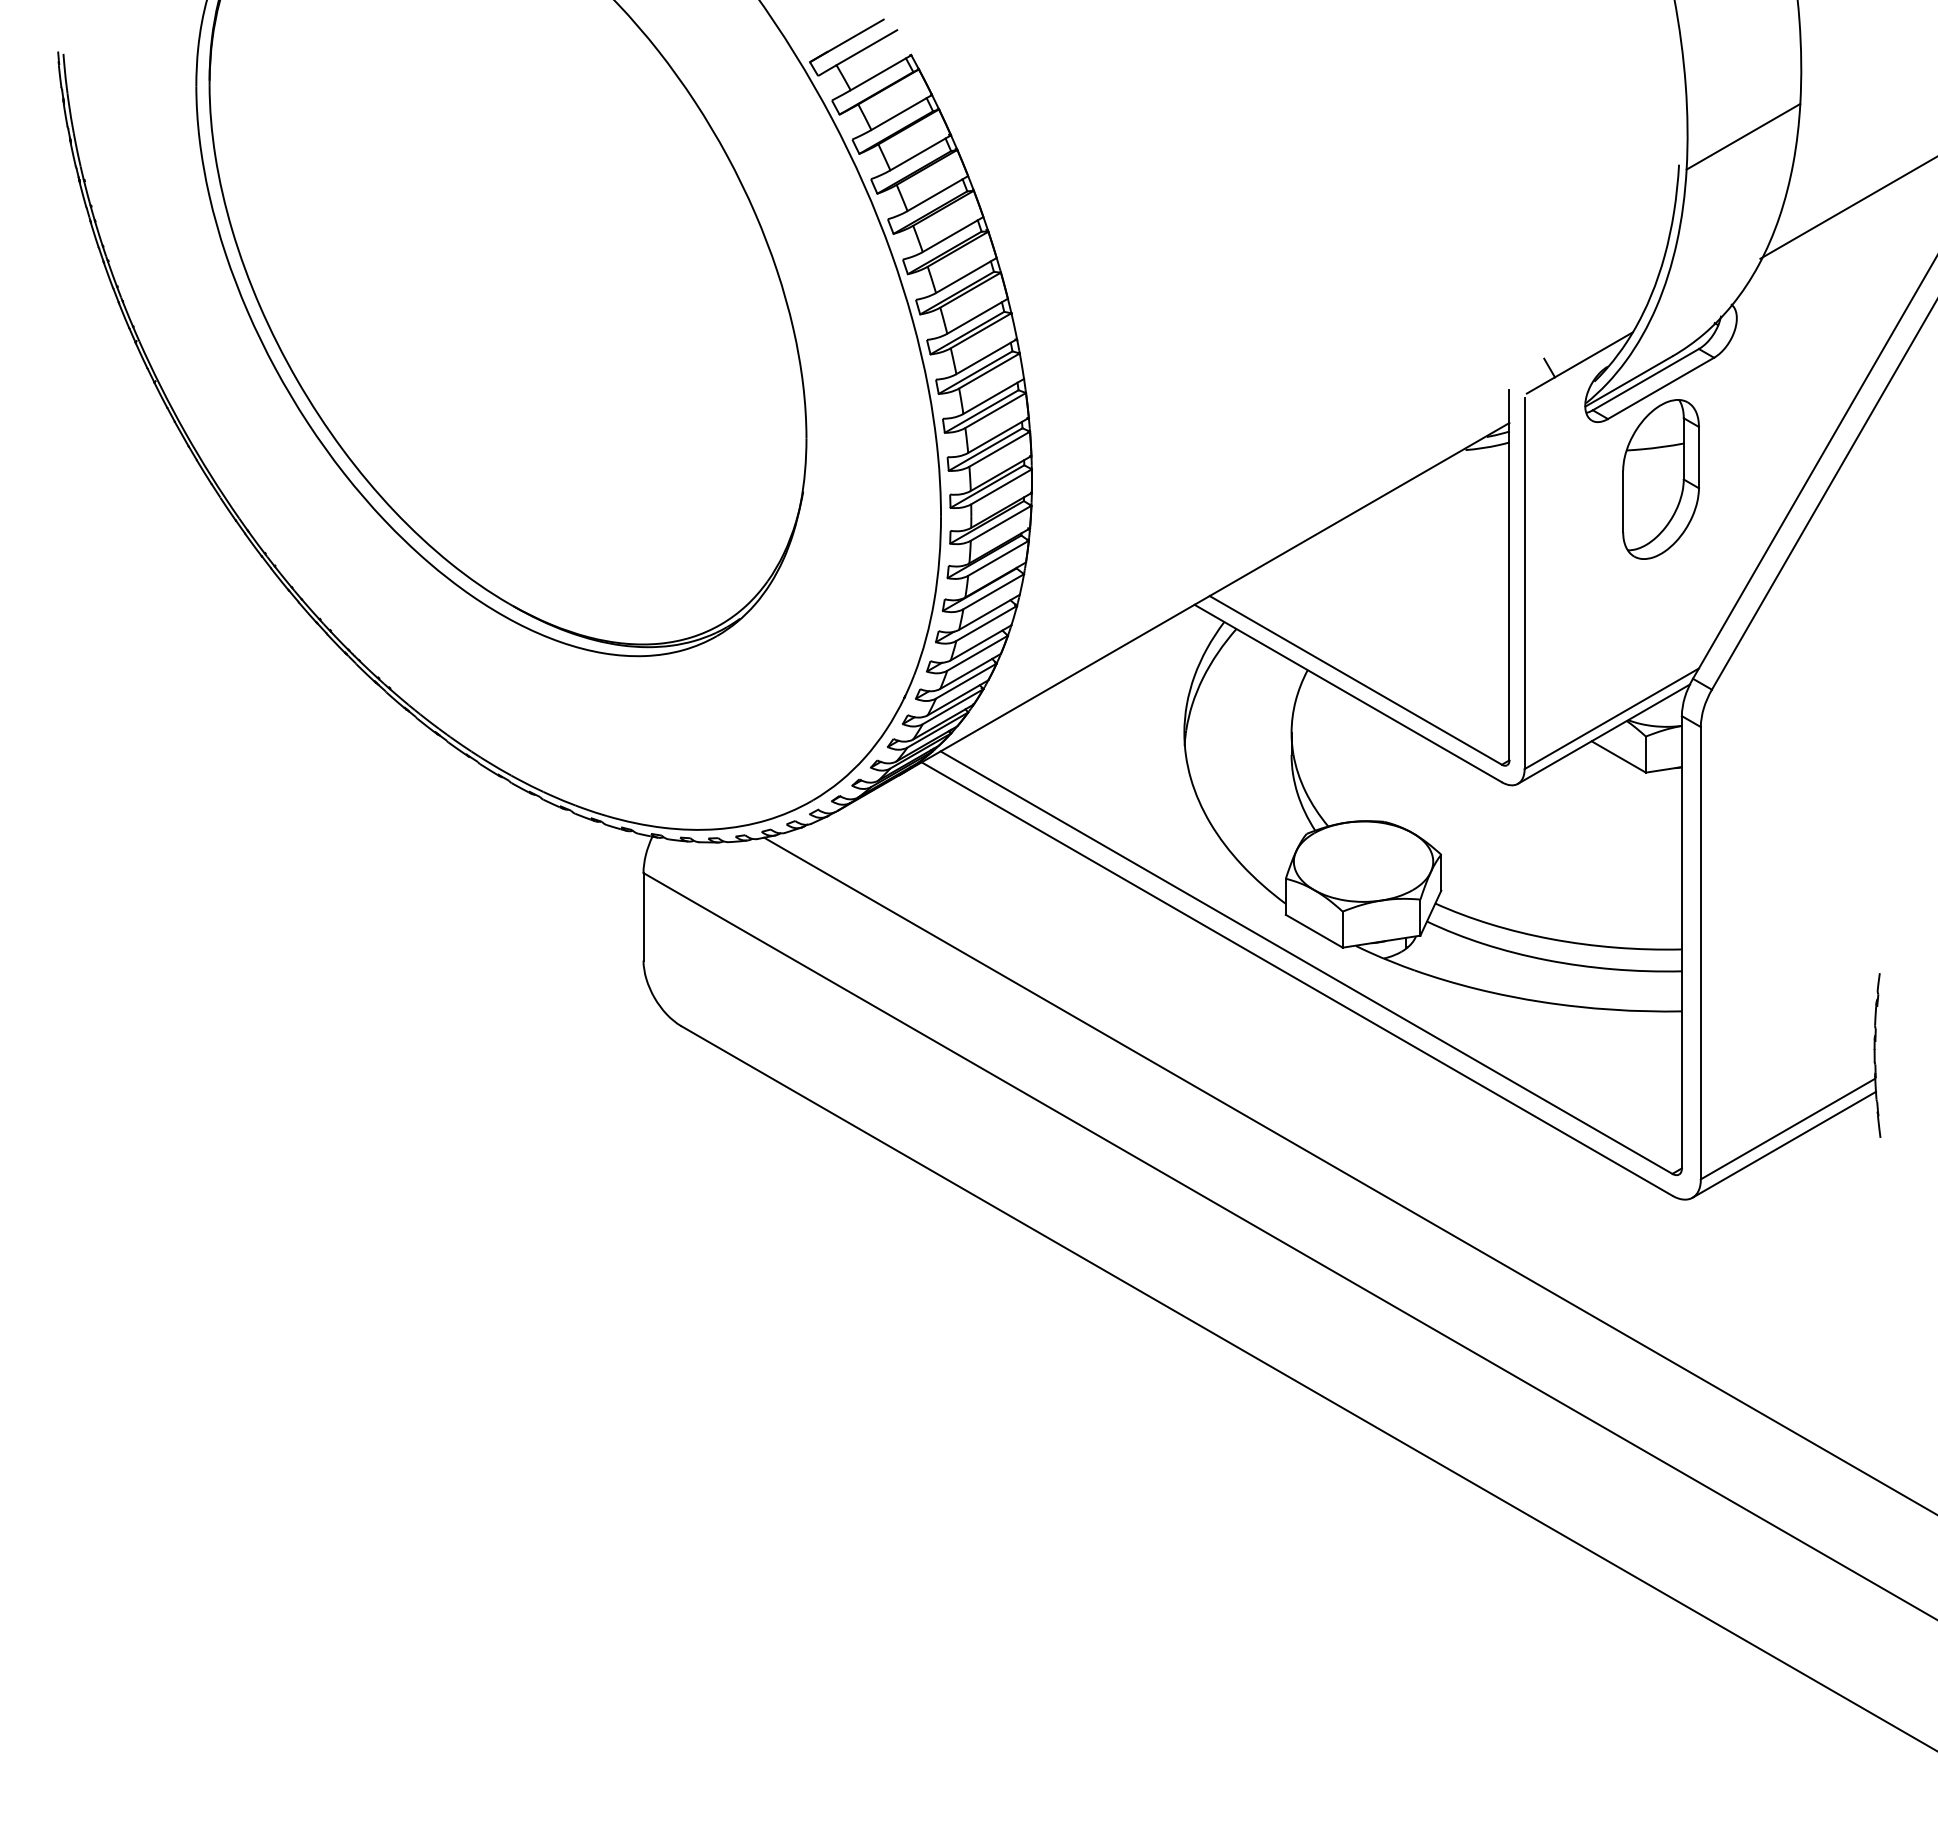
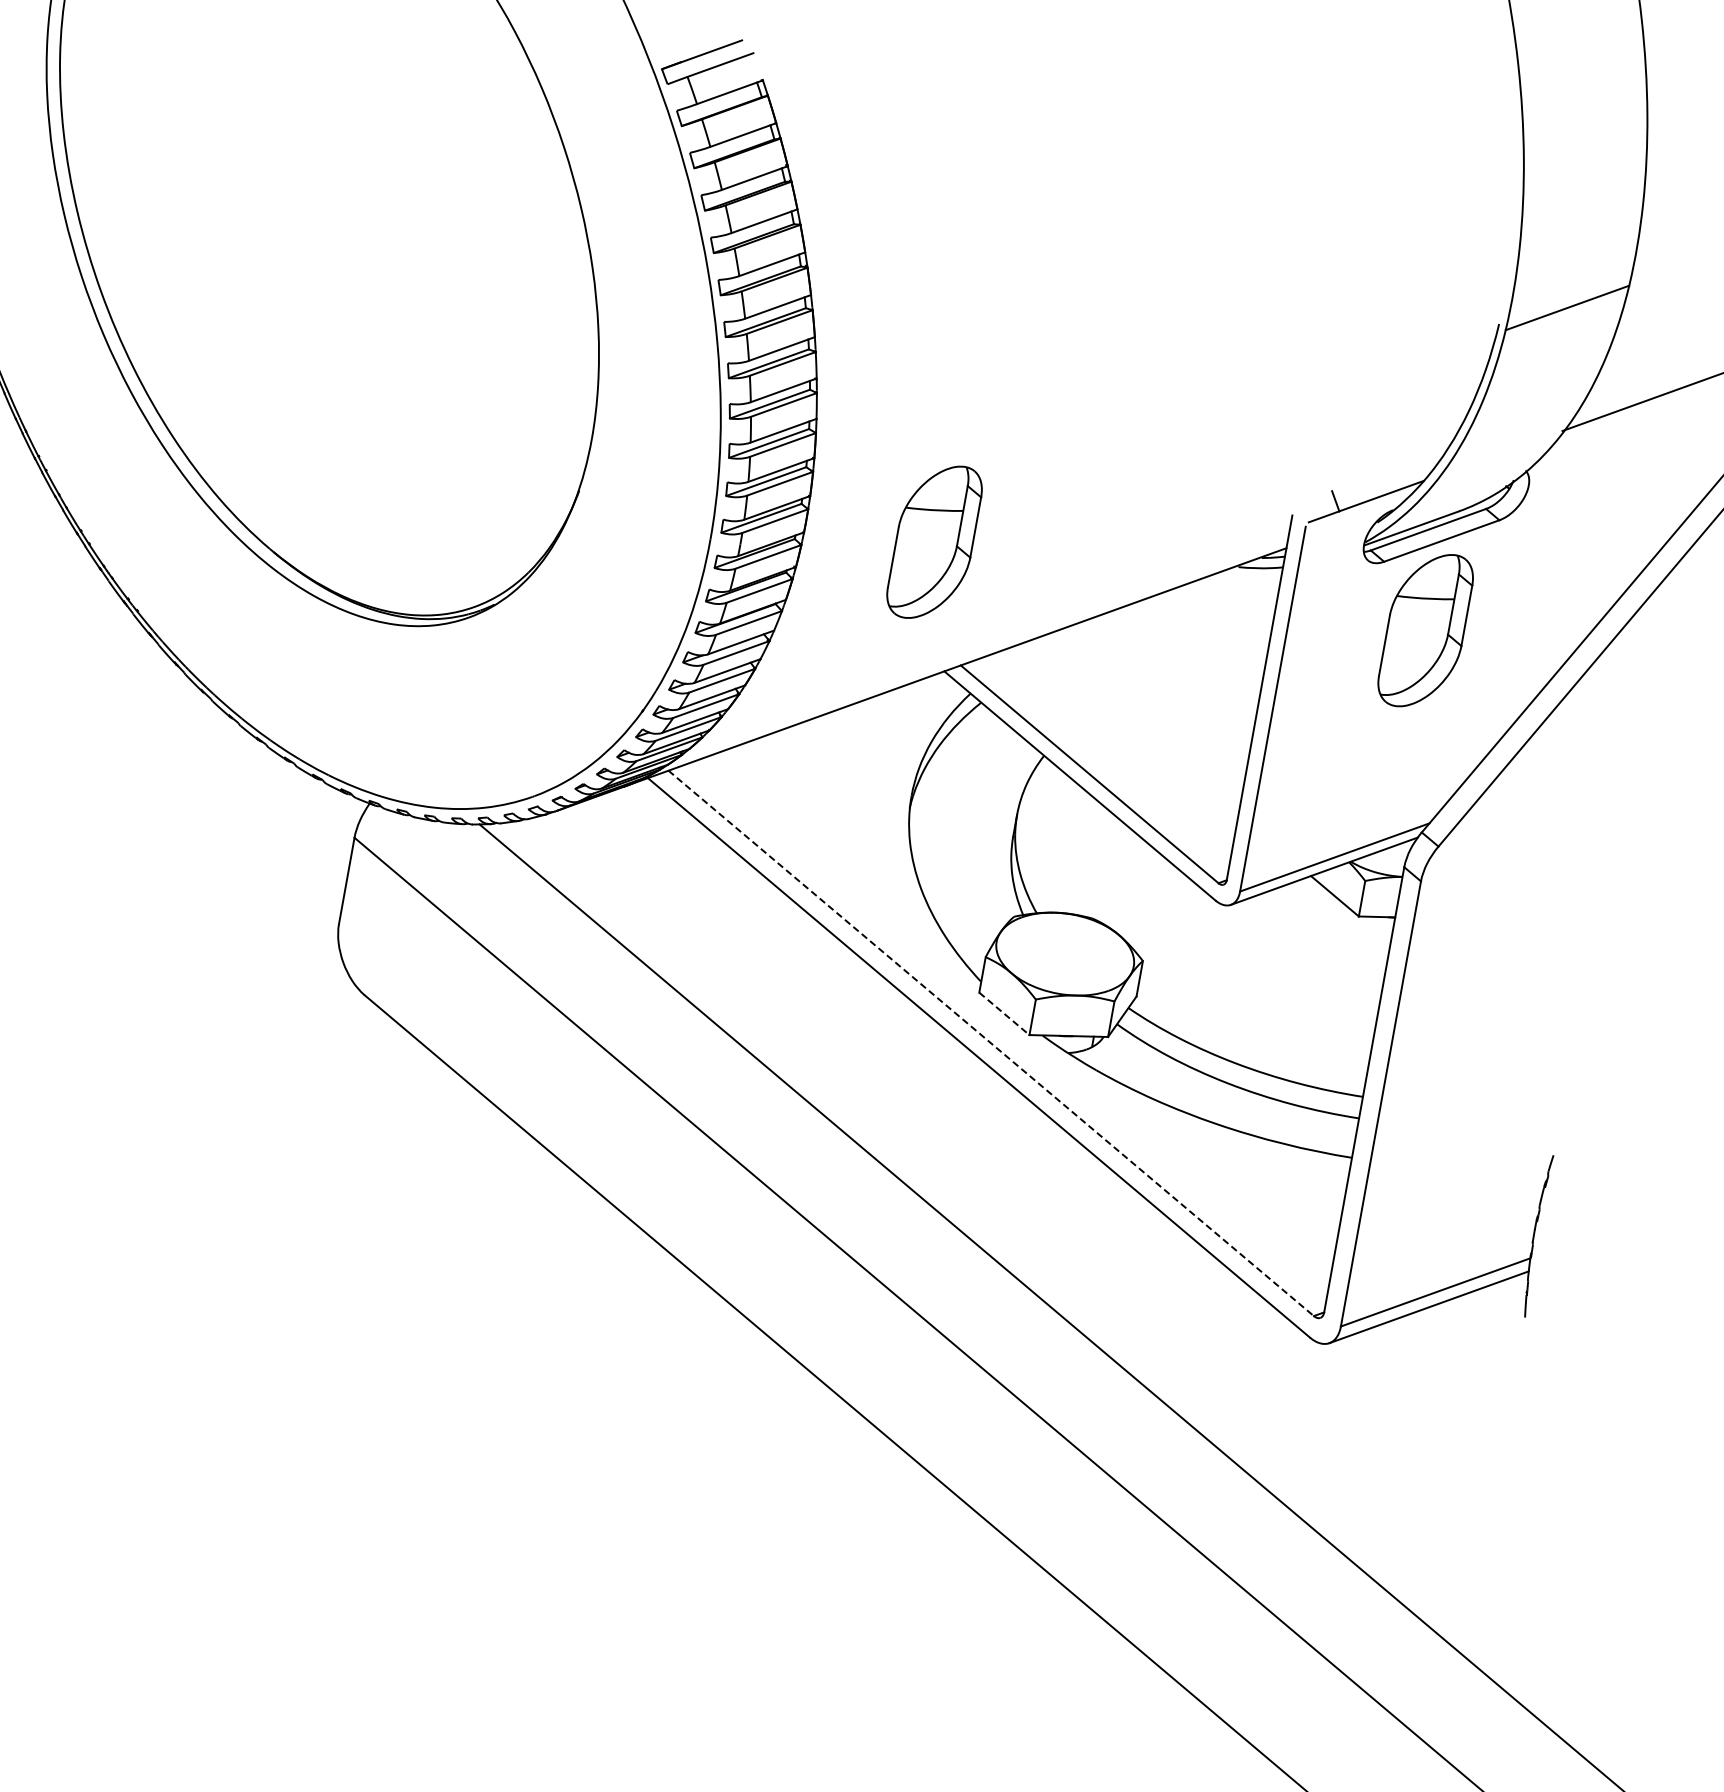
part: (1161, 479) -> (934, 542), added
line: (1314, 931) -> (1004, 1014), solid -> dashed
line: (1306, 962) -> (991, 1043), solid -> dashed

